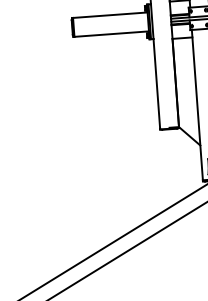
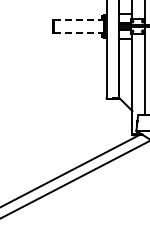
line: (109, 15) -> (78, 20), solid -> dashed
line: (110, 33) -> (78, 32), solid -> dashed

